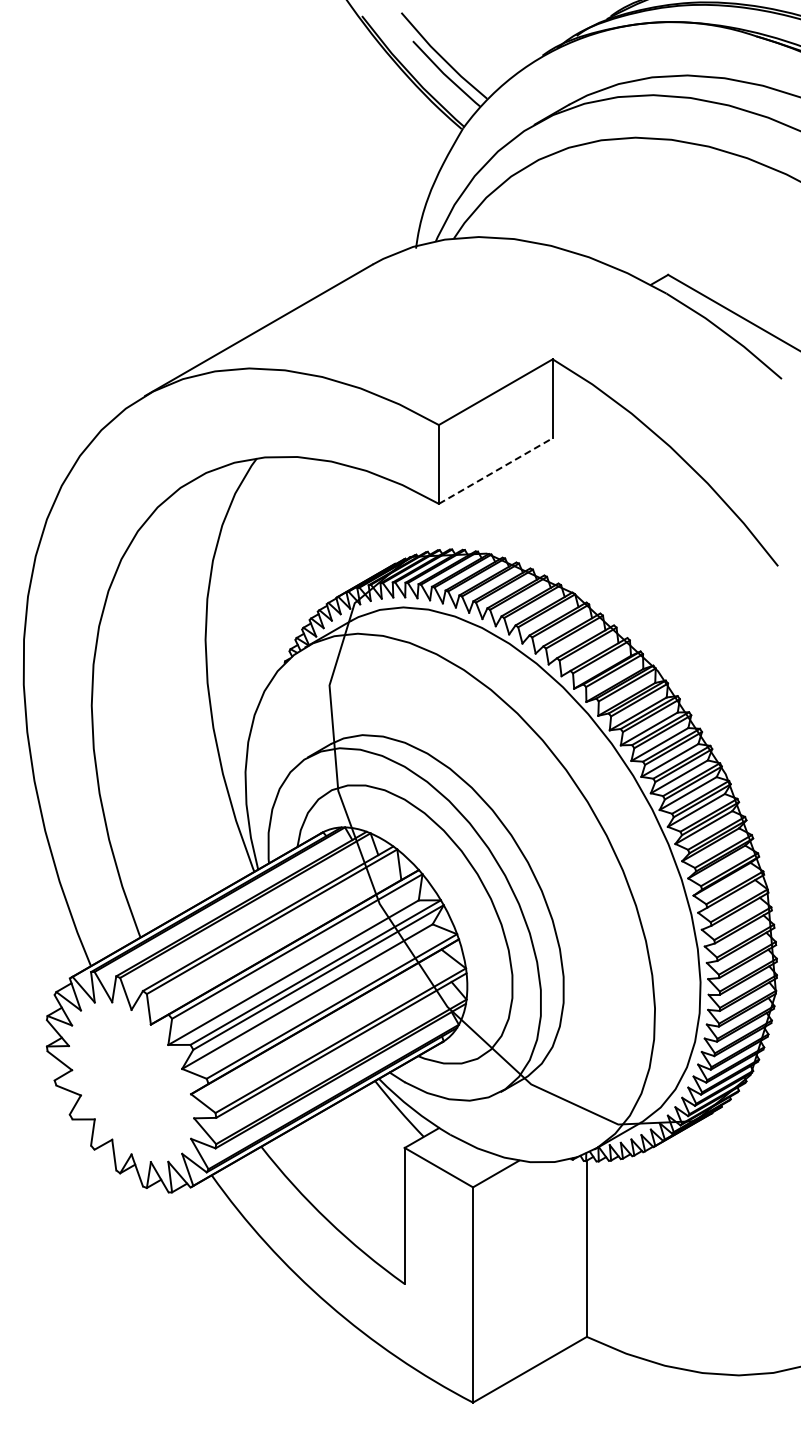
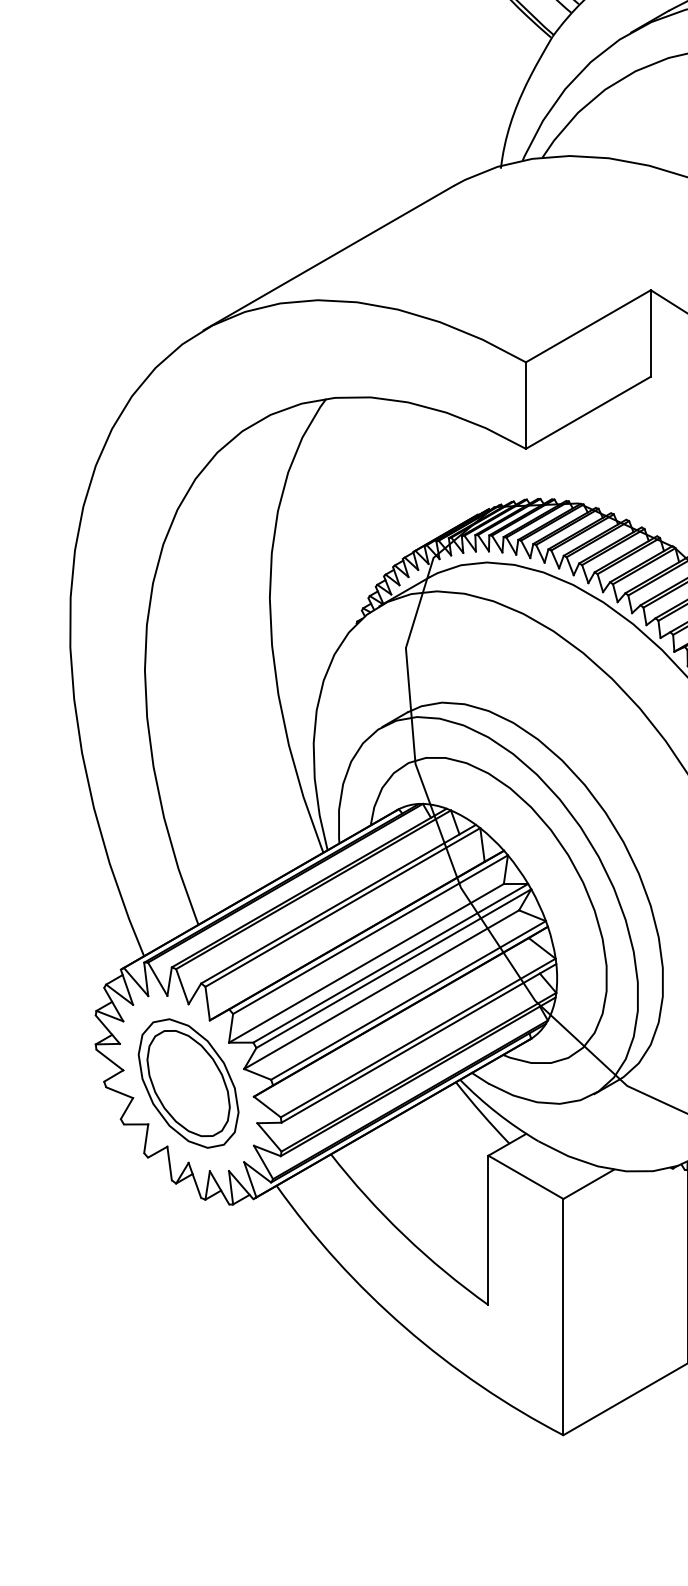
line: (495, 471) -> (588, 413), dashed -> solid
part: (131, 1081) -> (188, 1082), added

